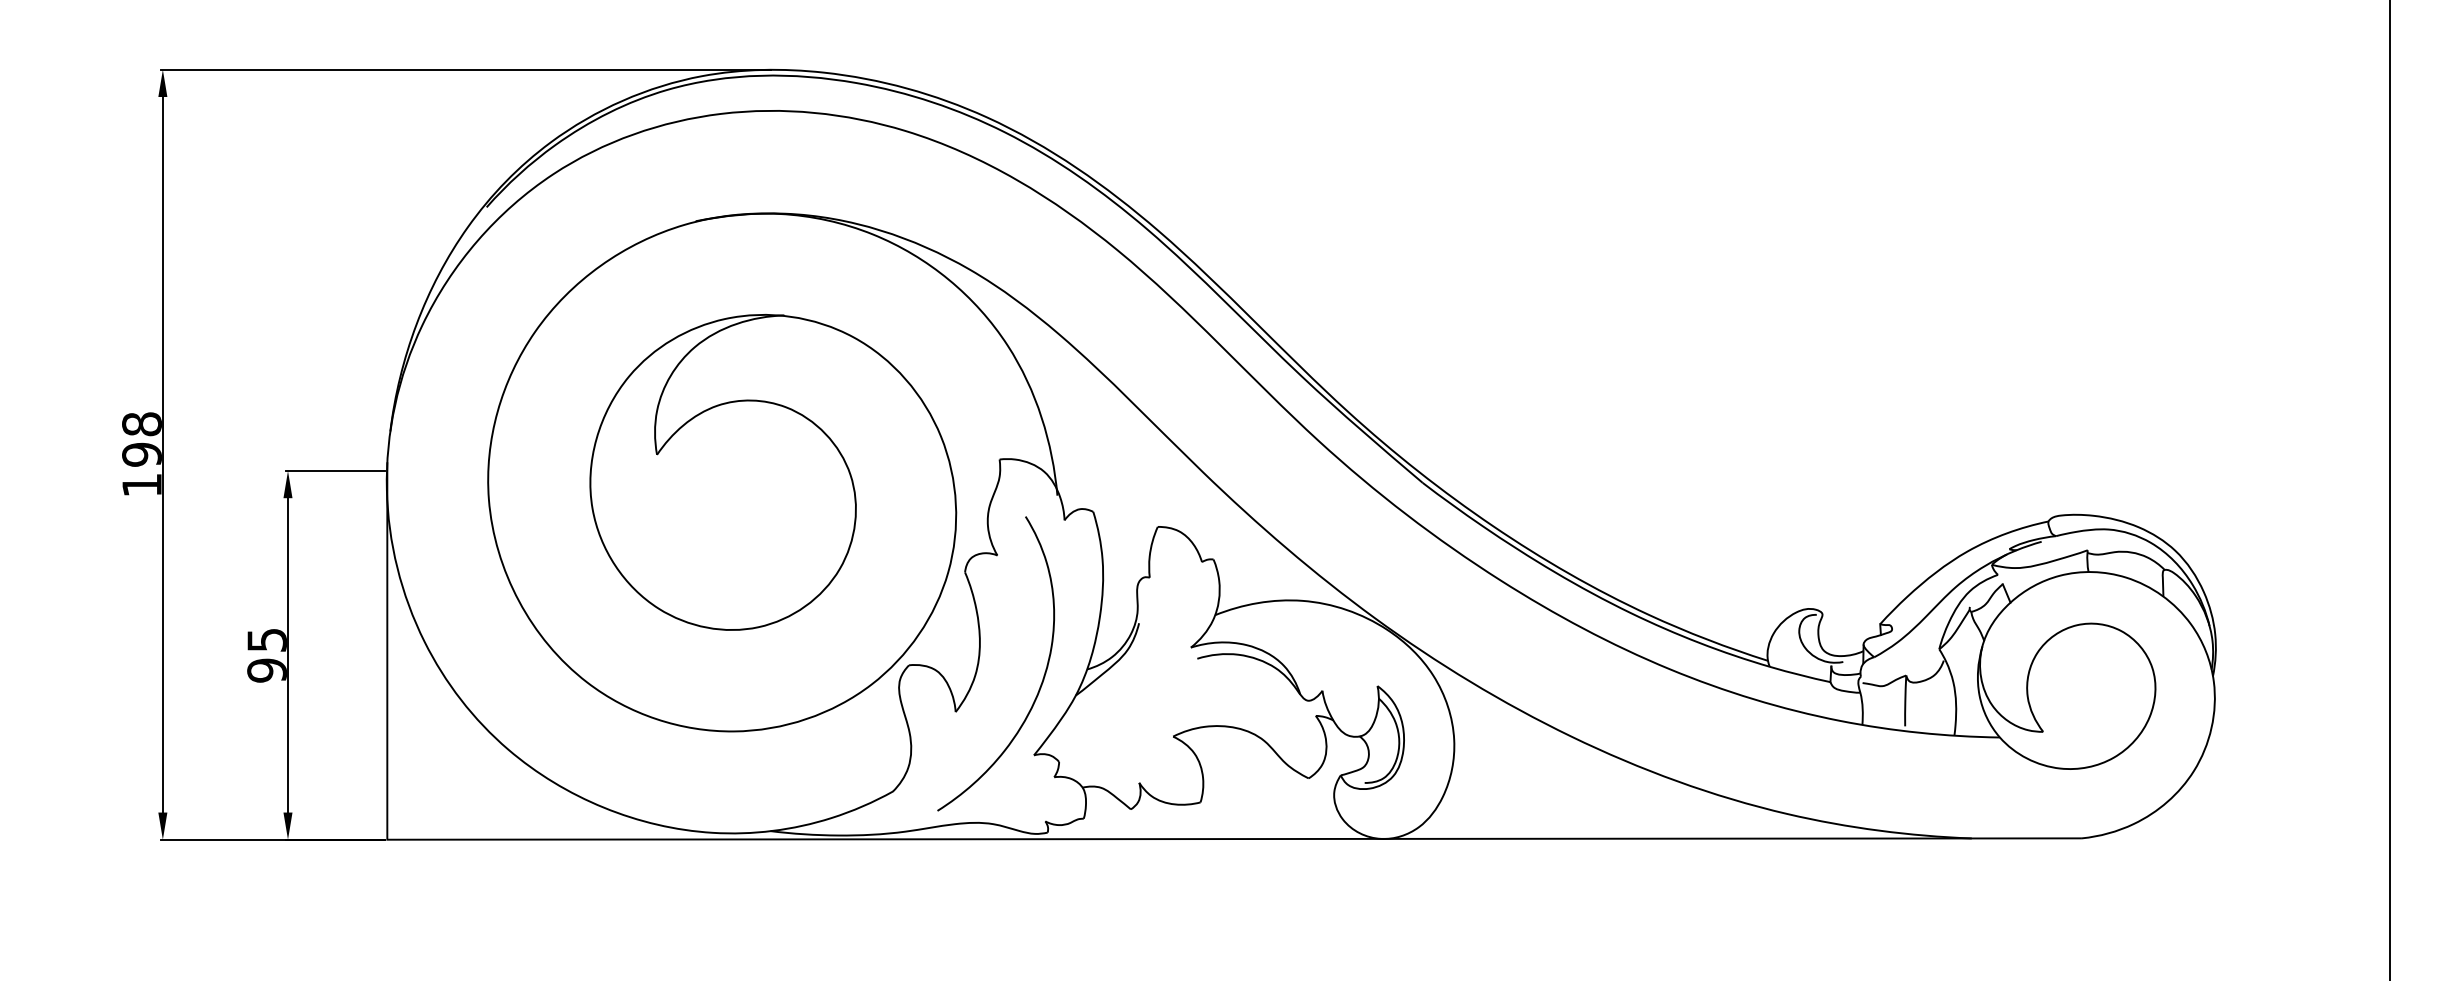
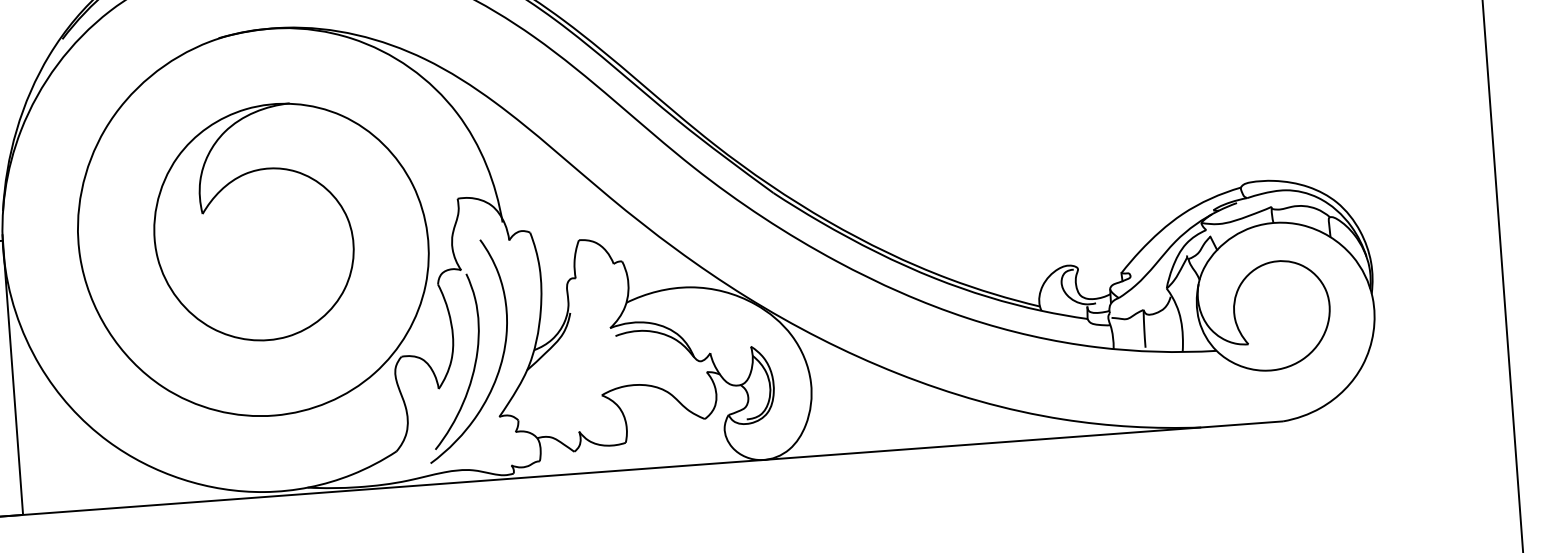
curve: (1005, 683) -> (474, 365), added

